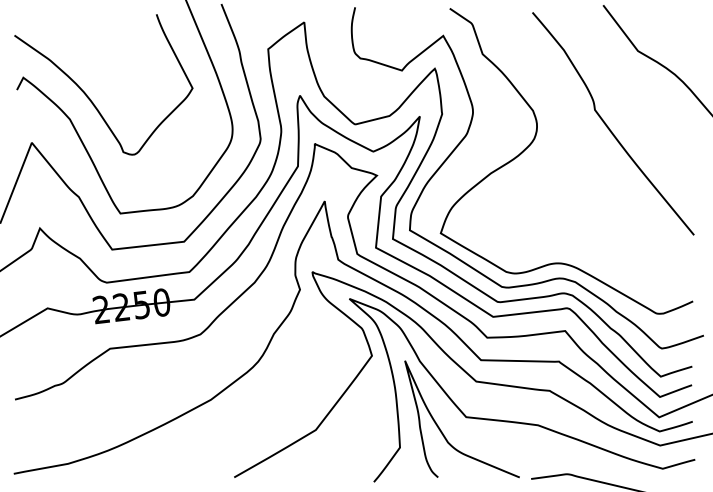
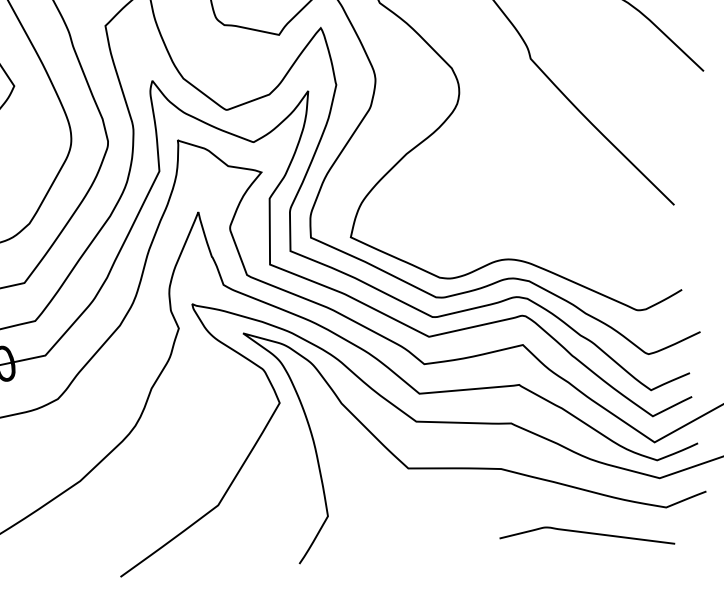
curve: (442, 431) -> (379, 489), removed

